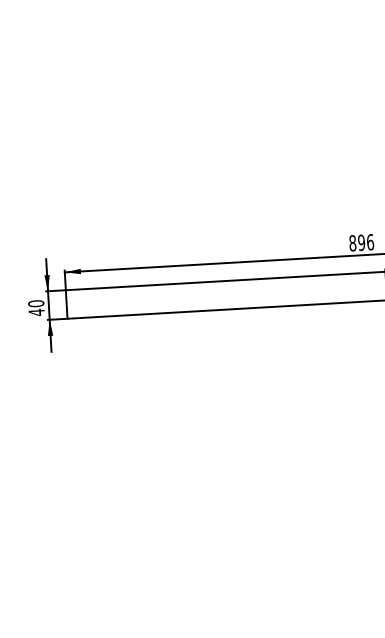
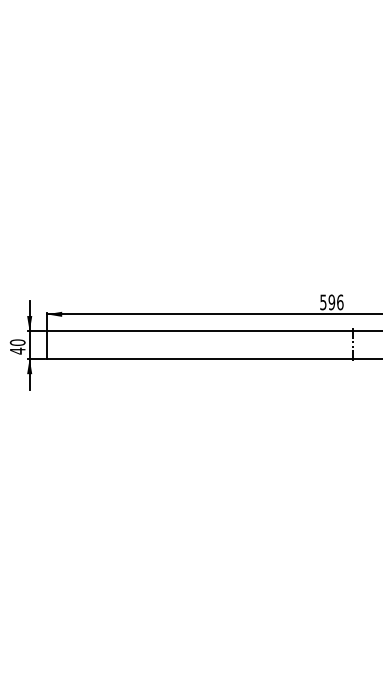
text: (352, 243) -> (323, 302), 896 -> 596

